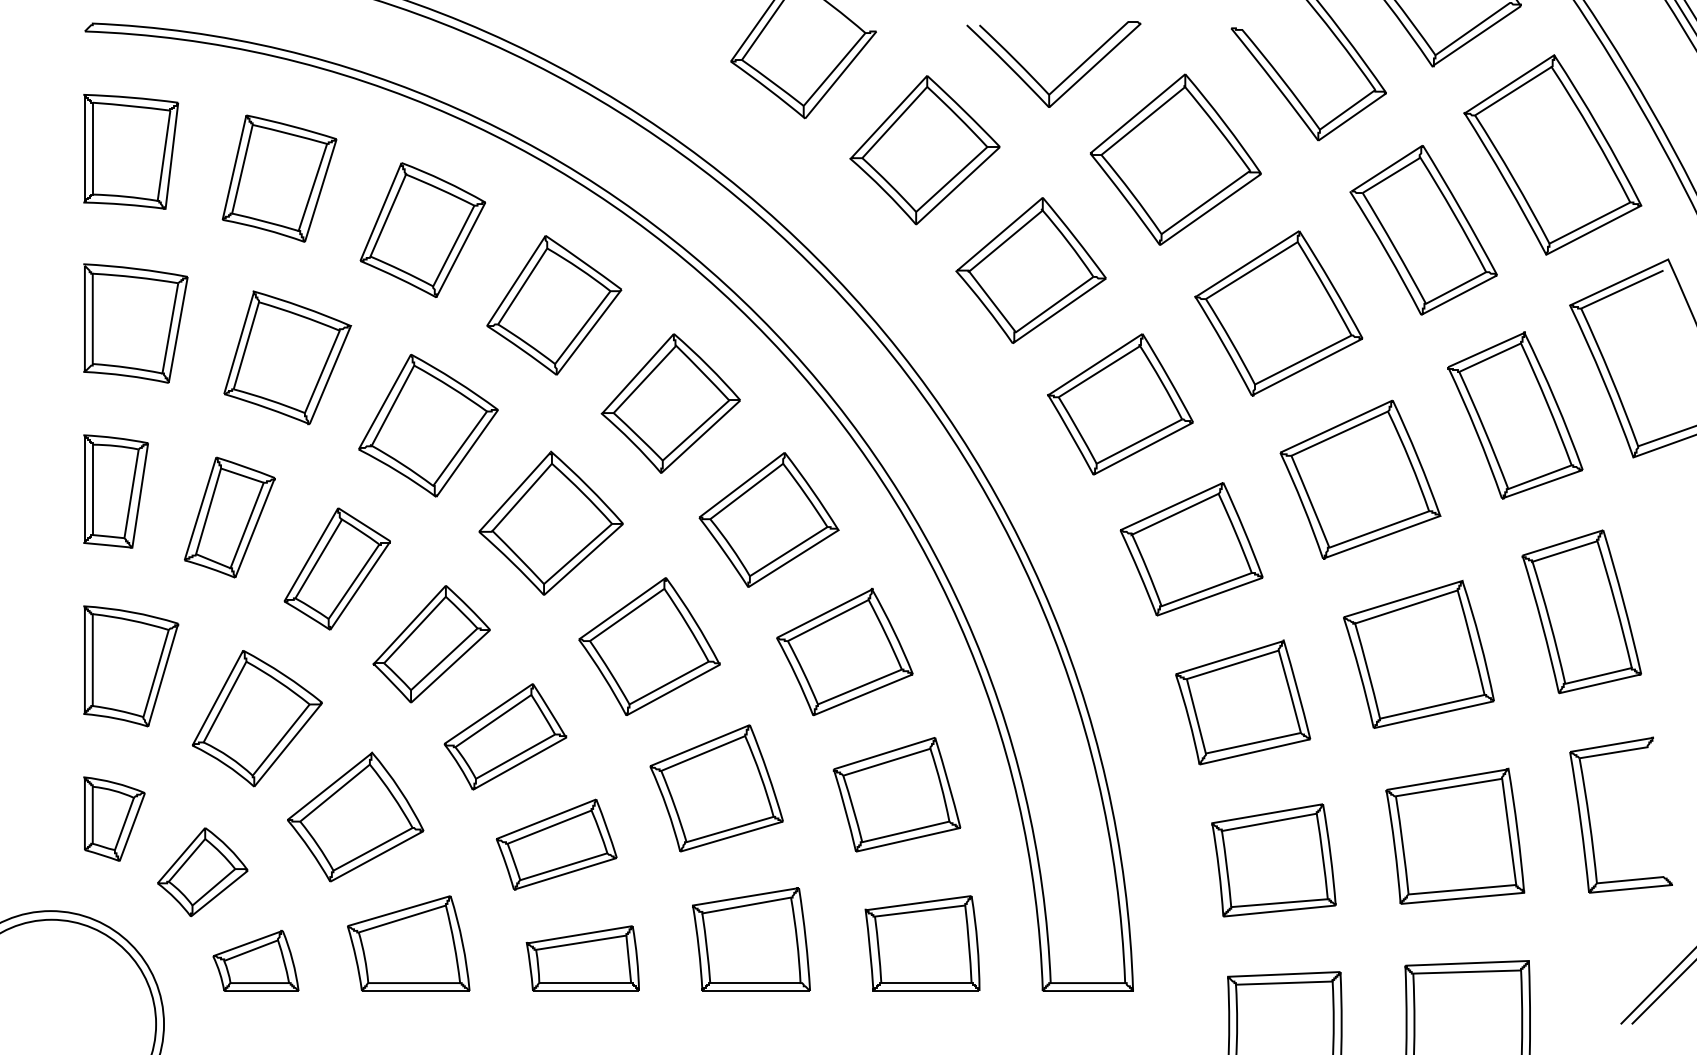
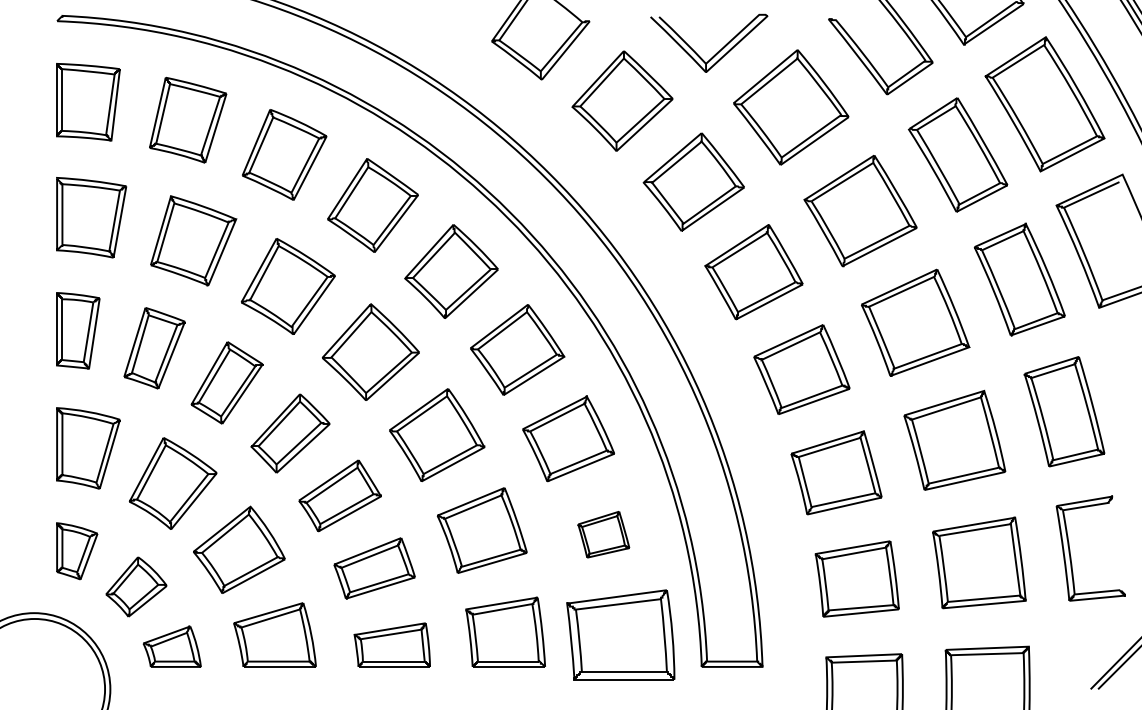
part: (896, 794) -> (603, 534), size x0.6
part: (922, 942) -> (620, 634), size x1.4

